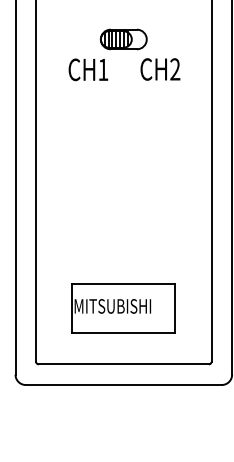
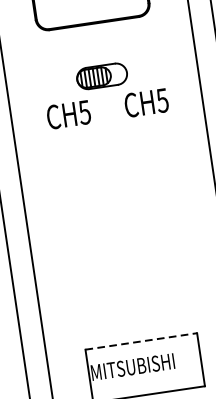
text: (103, 69) -> (84, 112), CH1 -> CH5
text: (175, 69) -> (162, 100), CH2 -> CH5
line: (123, 284) -> (140, 341), solid -> dashed

